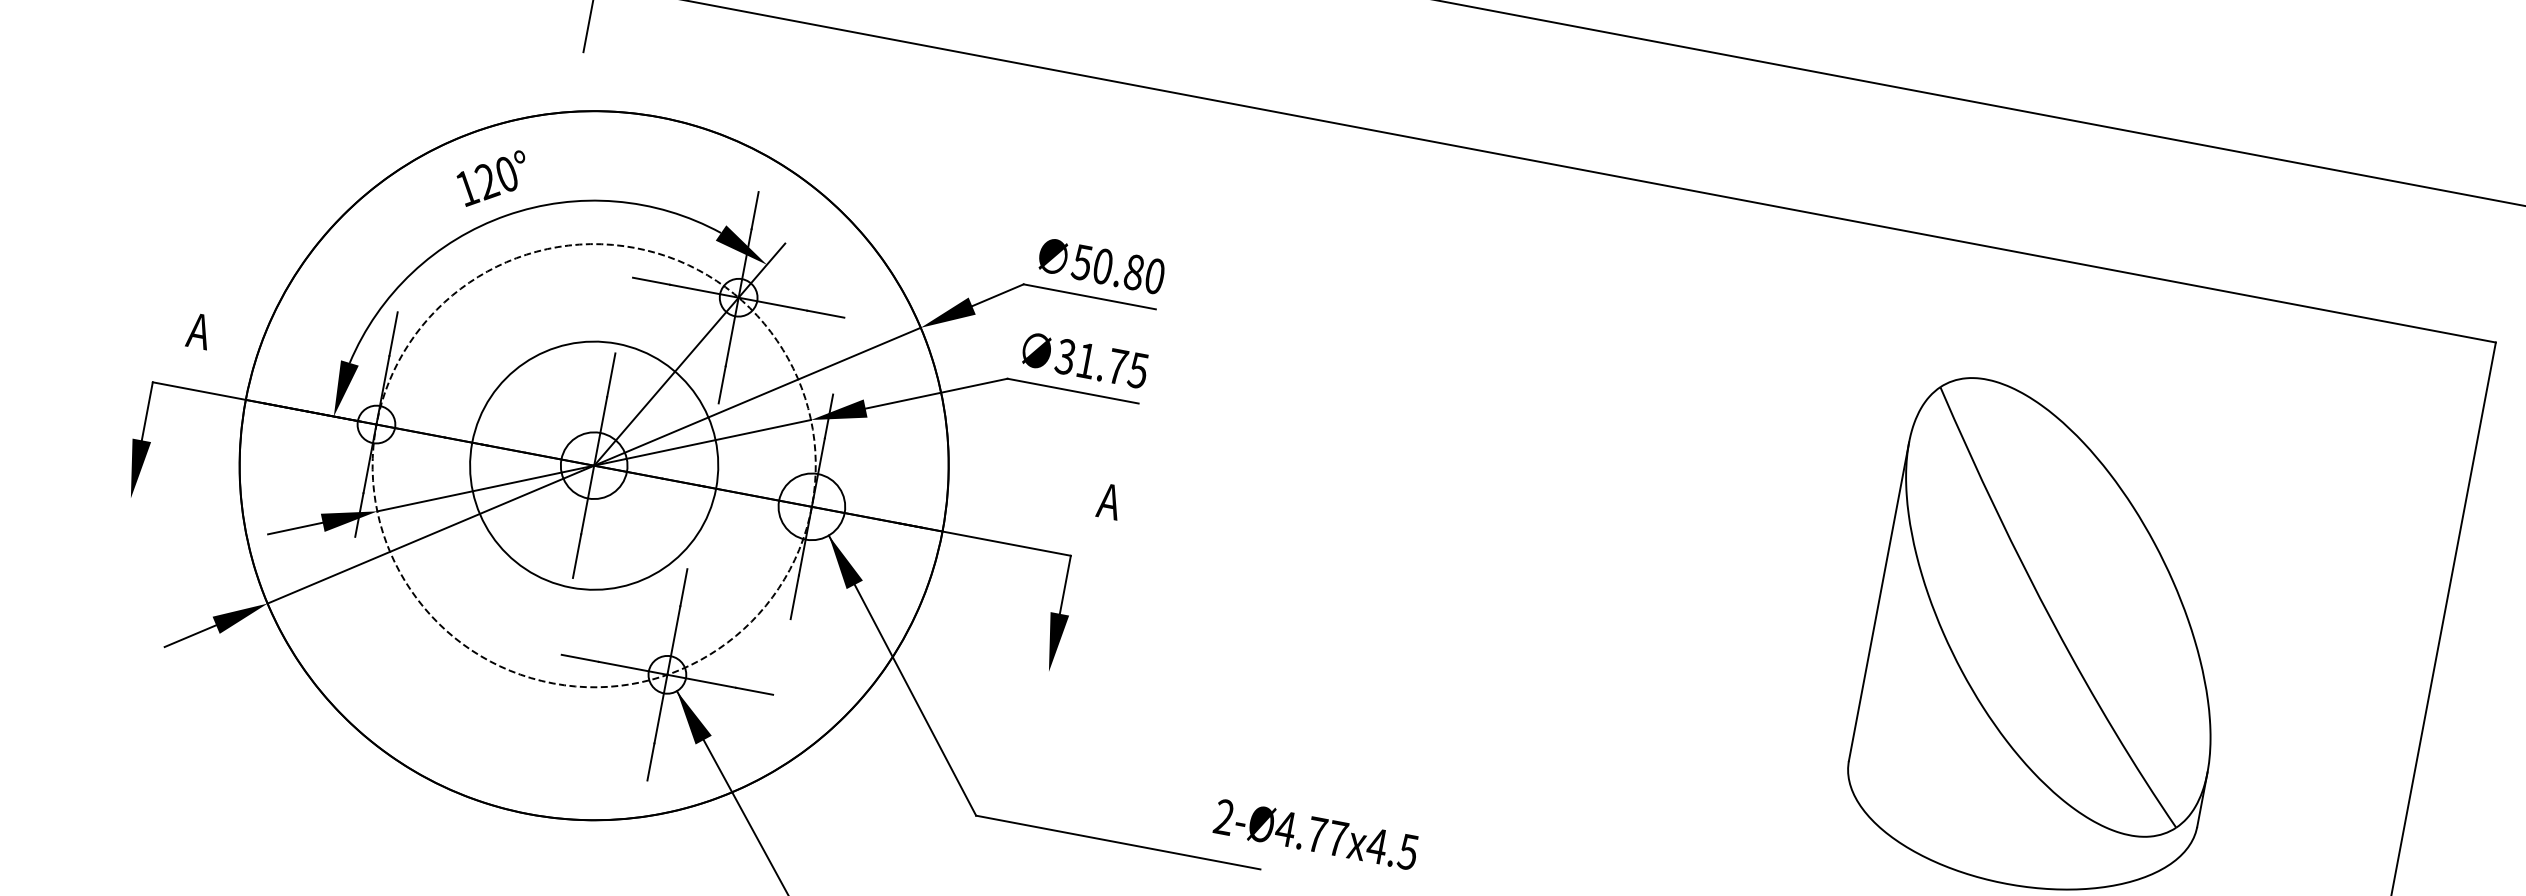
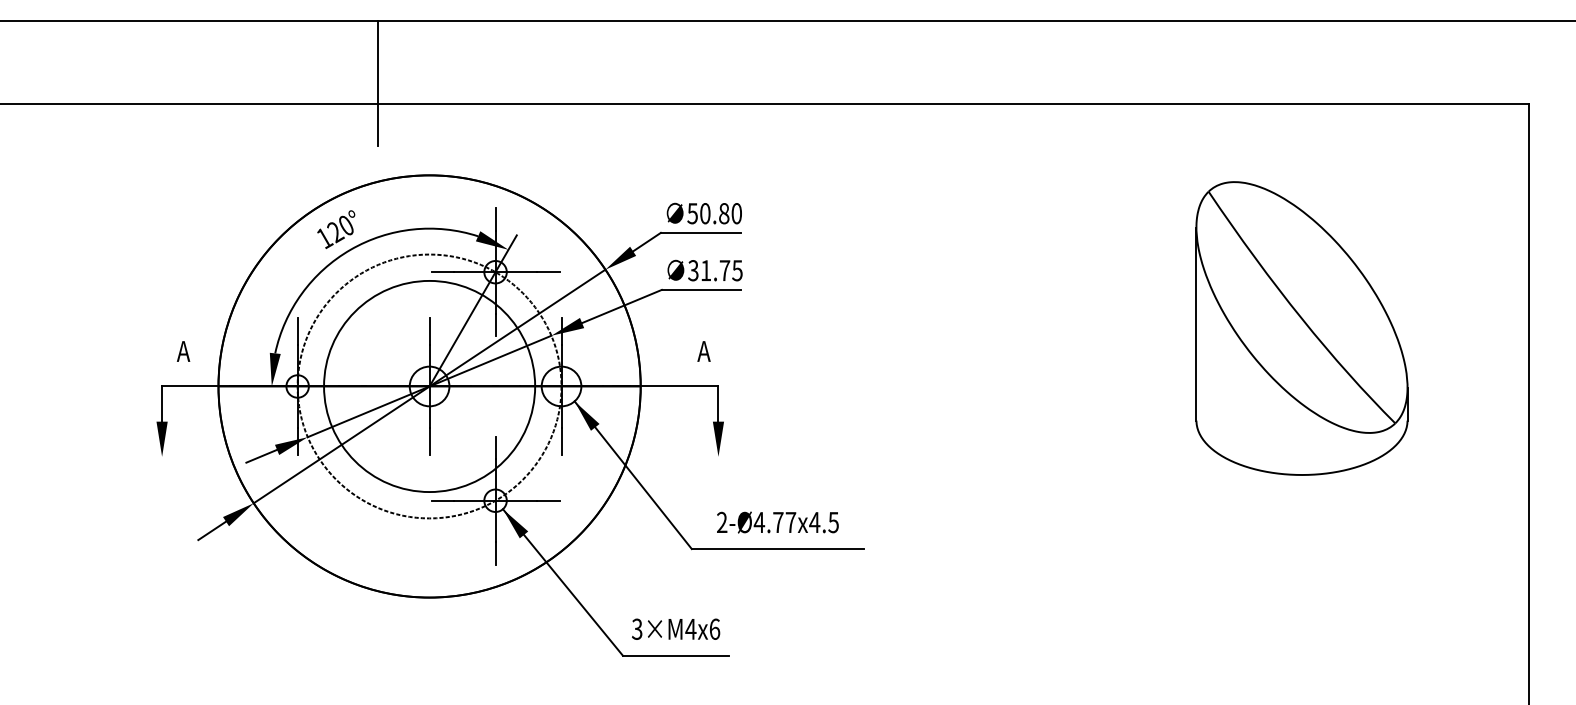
circle: (594, 465) -> (429, 386), size x1.43
text: (1108, 501) -> (703, 351), moved
text: (1315, 834) -> (777, 522), moved

